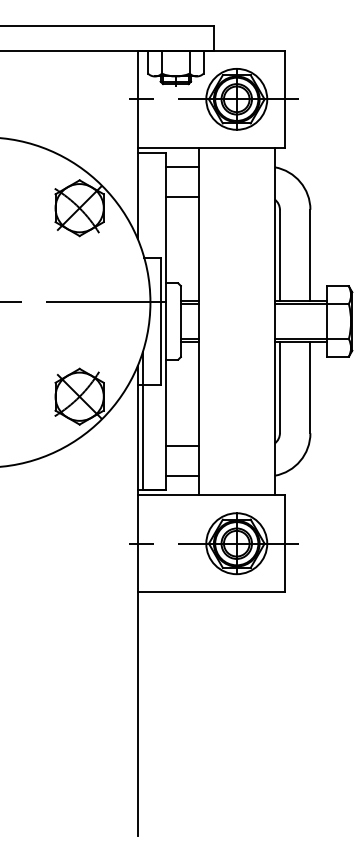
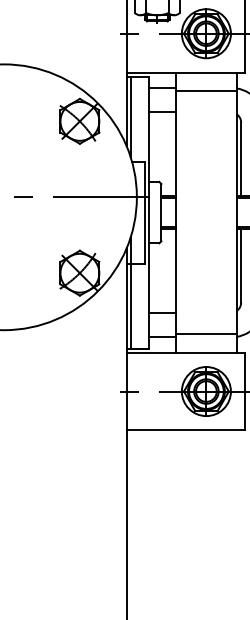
line: (236, 170) -> (206, 91), added
line: (142, 202) -> (130, 116), added
line: (236, 472) -> (206, 334), added

